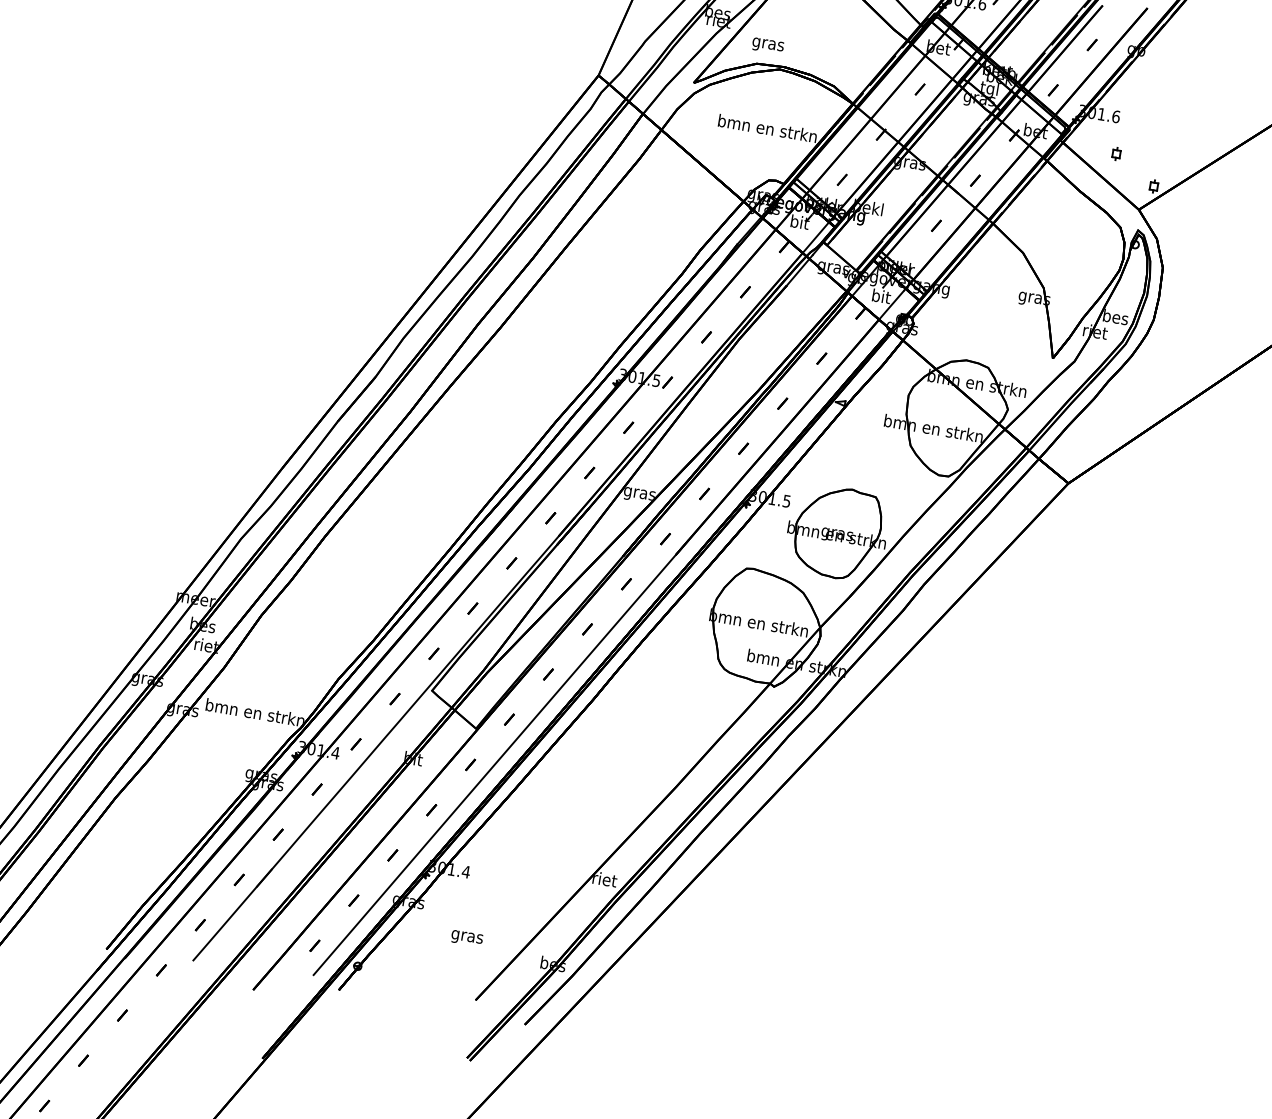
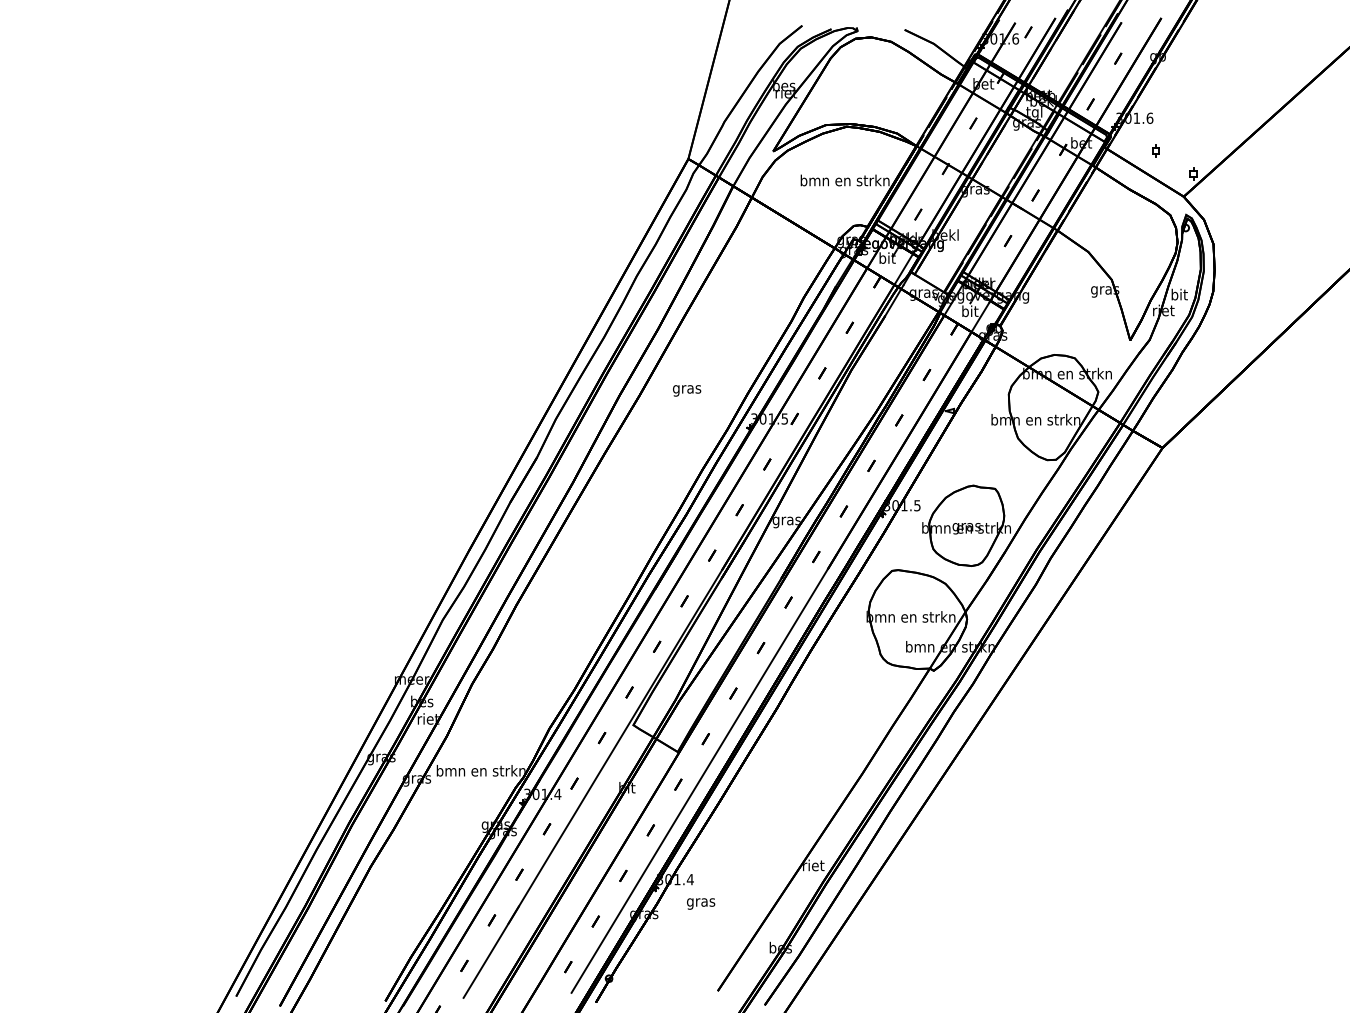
text: (768, 45) -> (687, 390), moved
text: (1115, 316) -> (1179, 294), bes -> bit
text: (467, 938) -> (701, 903), moved

